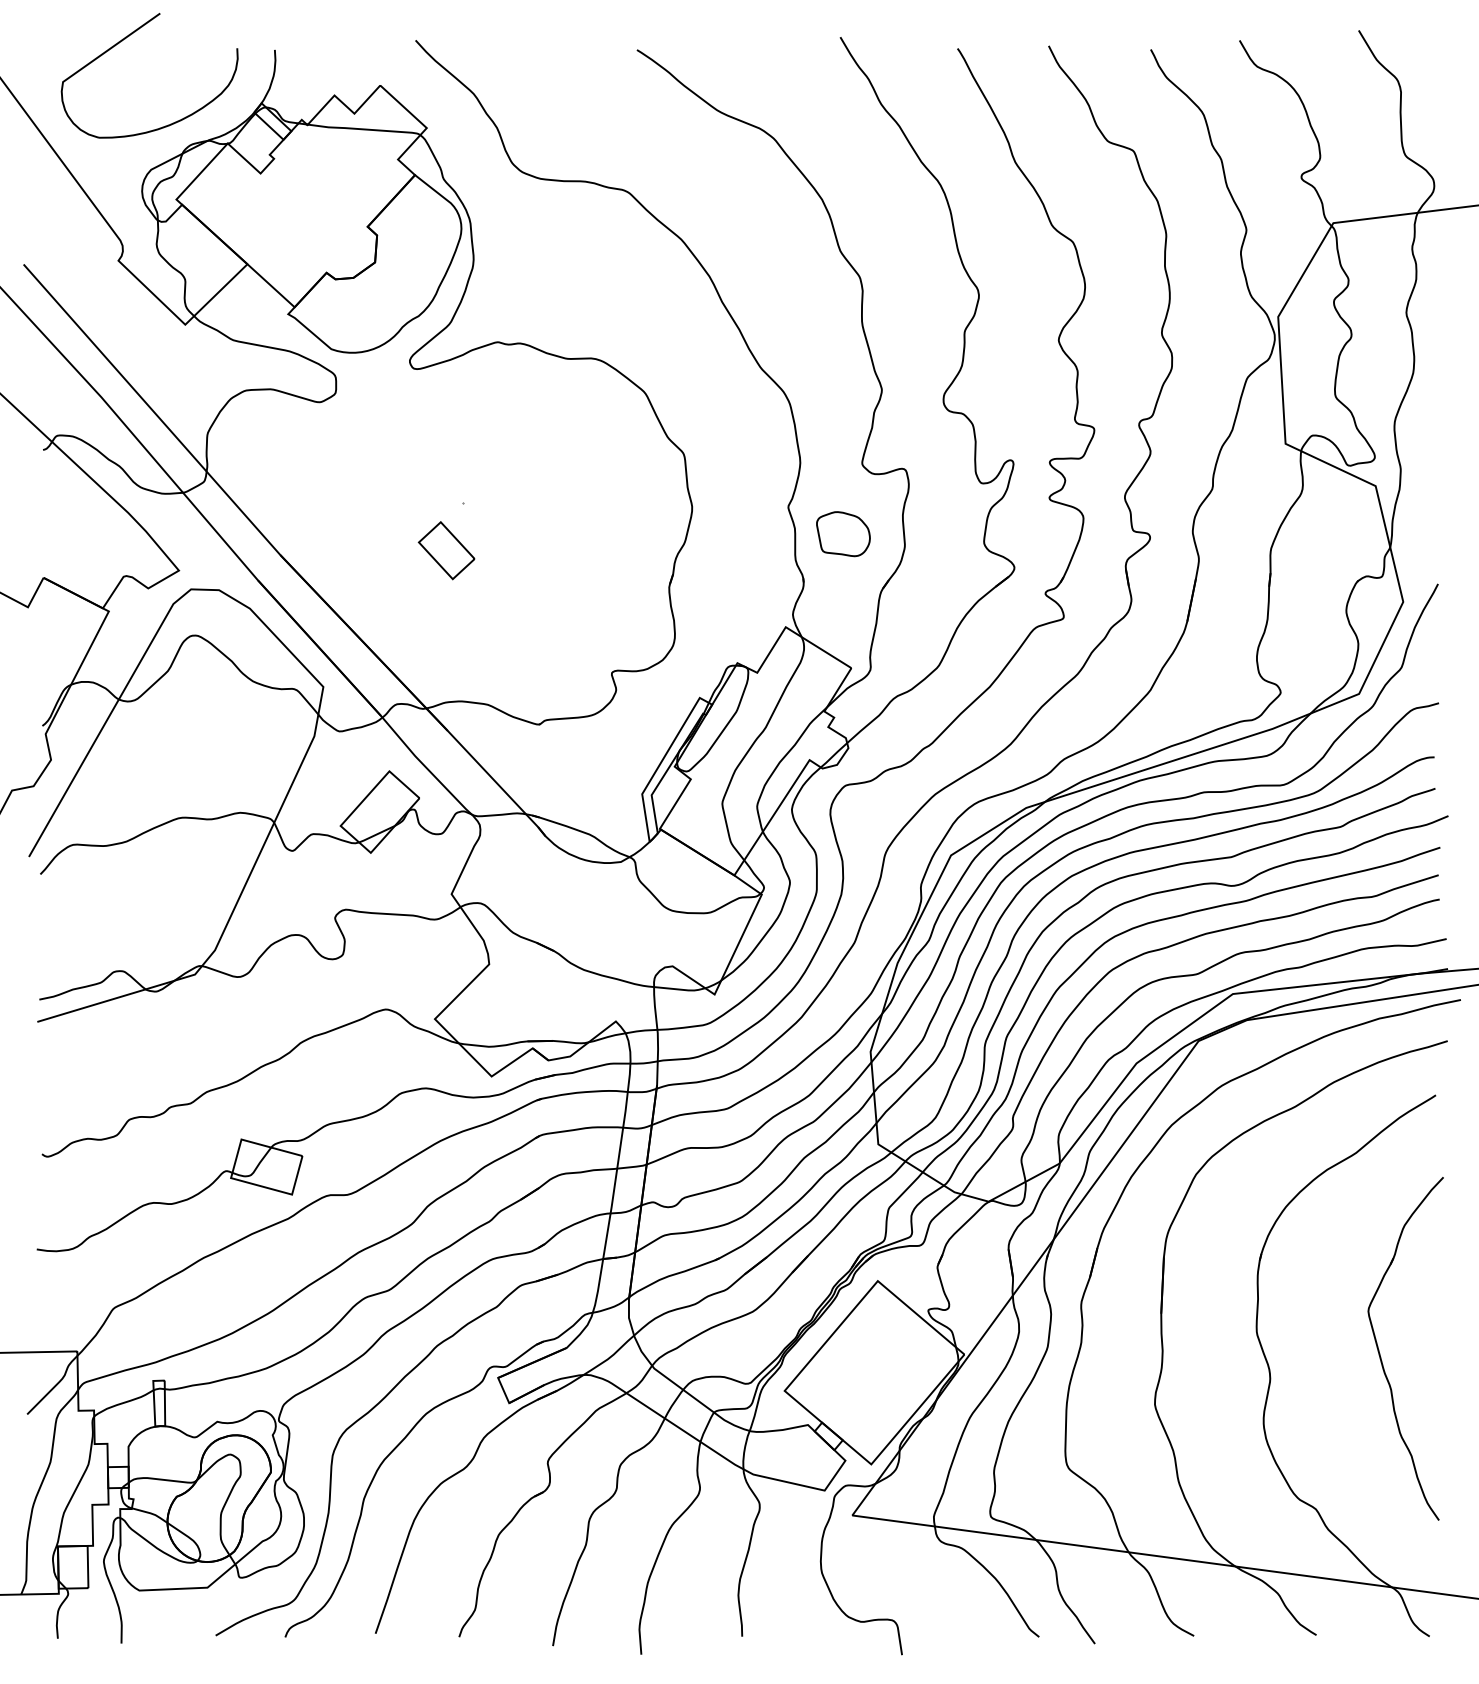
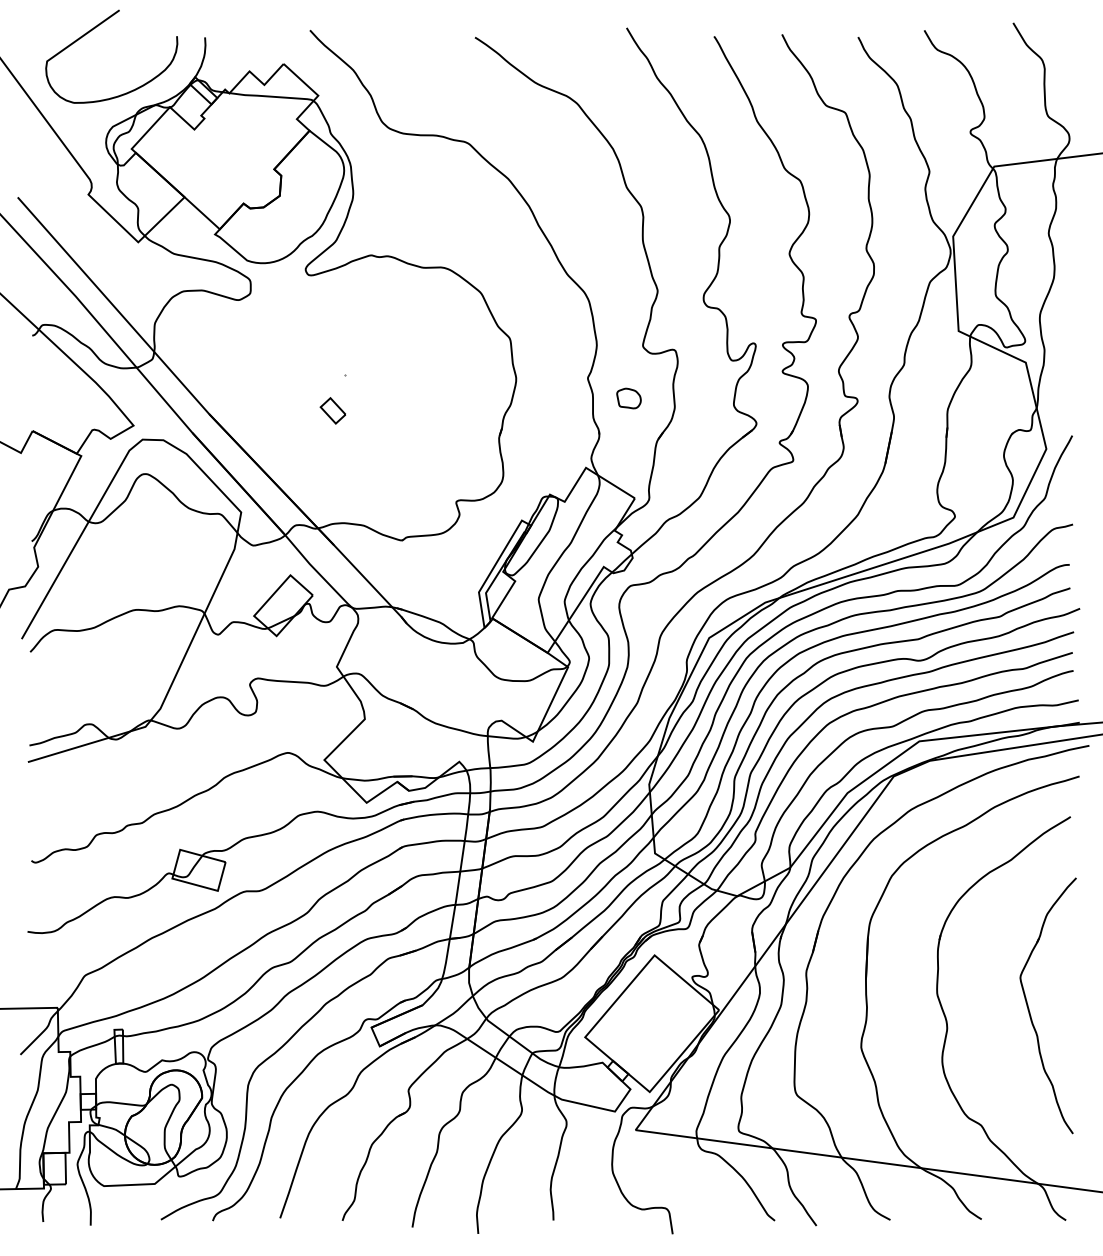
part: (843, 534) -> (629, 398), size x0.6
part: (446, 550) -> (333, 410), size x0.6

